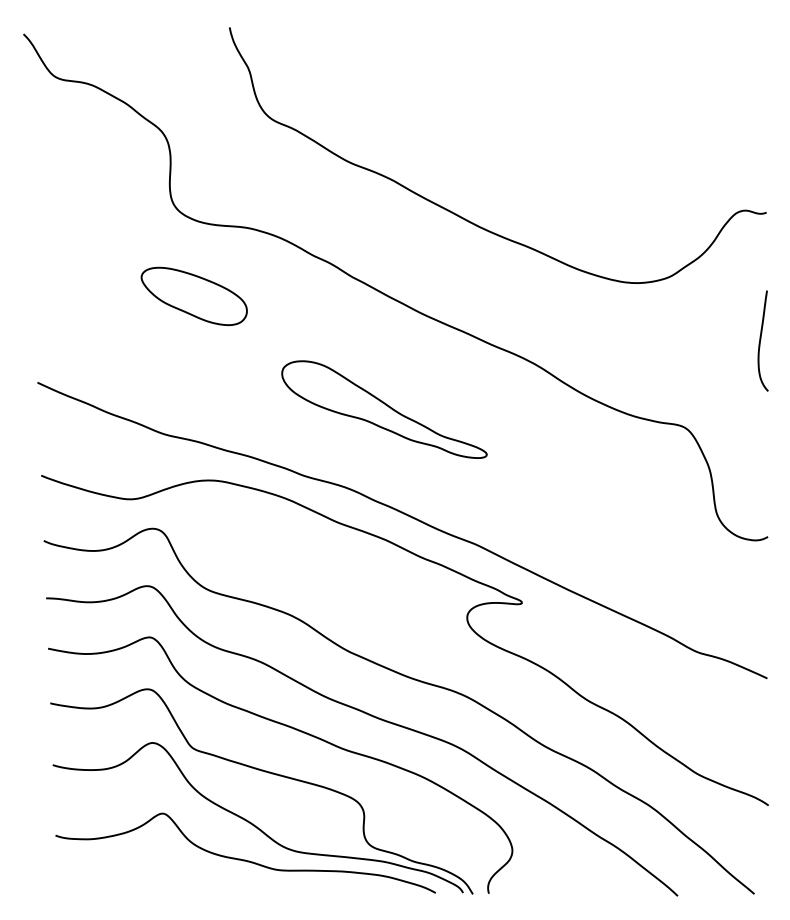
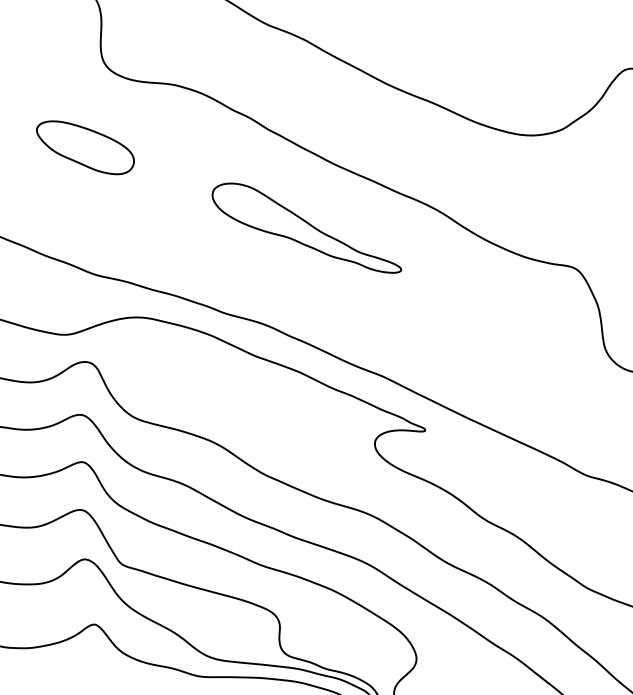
part: (193, 295) -> (84, 146), moved
part: (384, 409) -> (306, 228), moved

